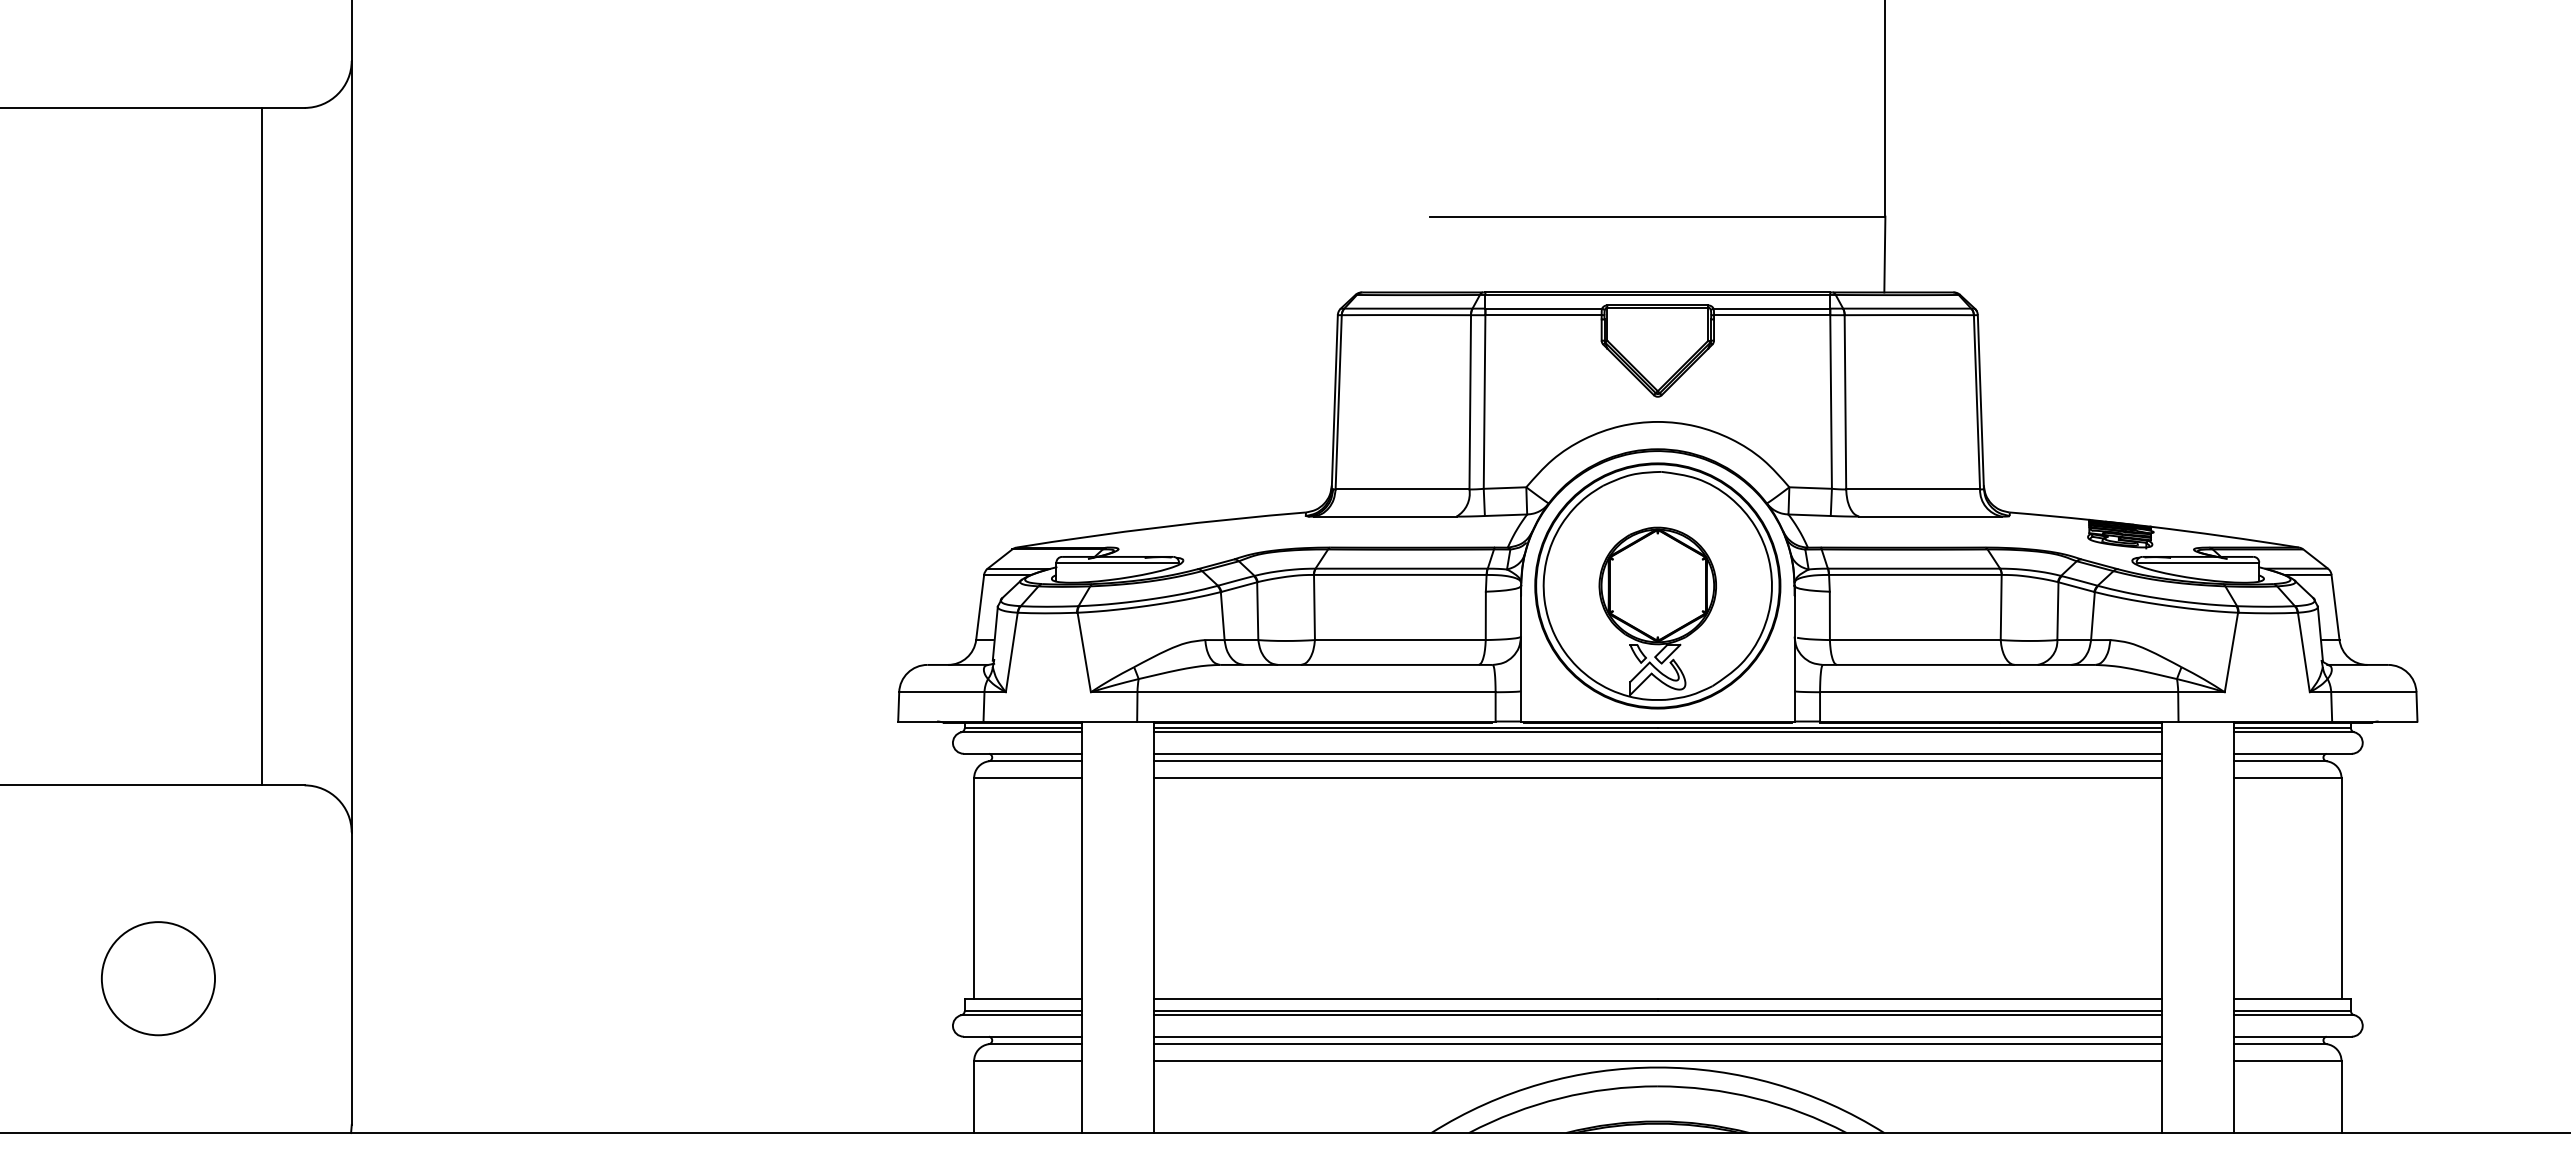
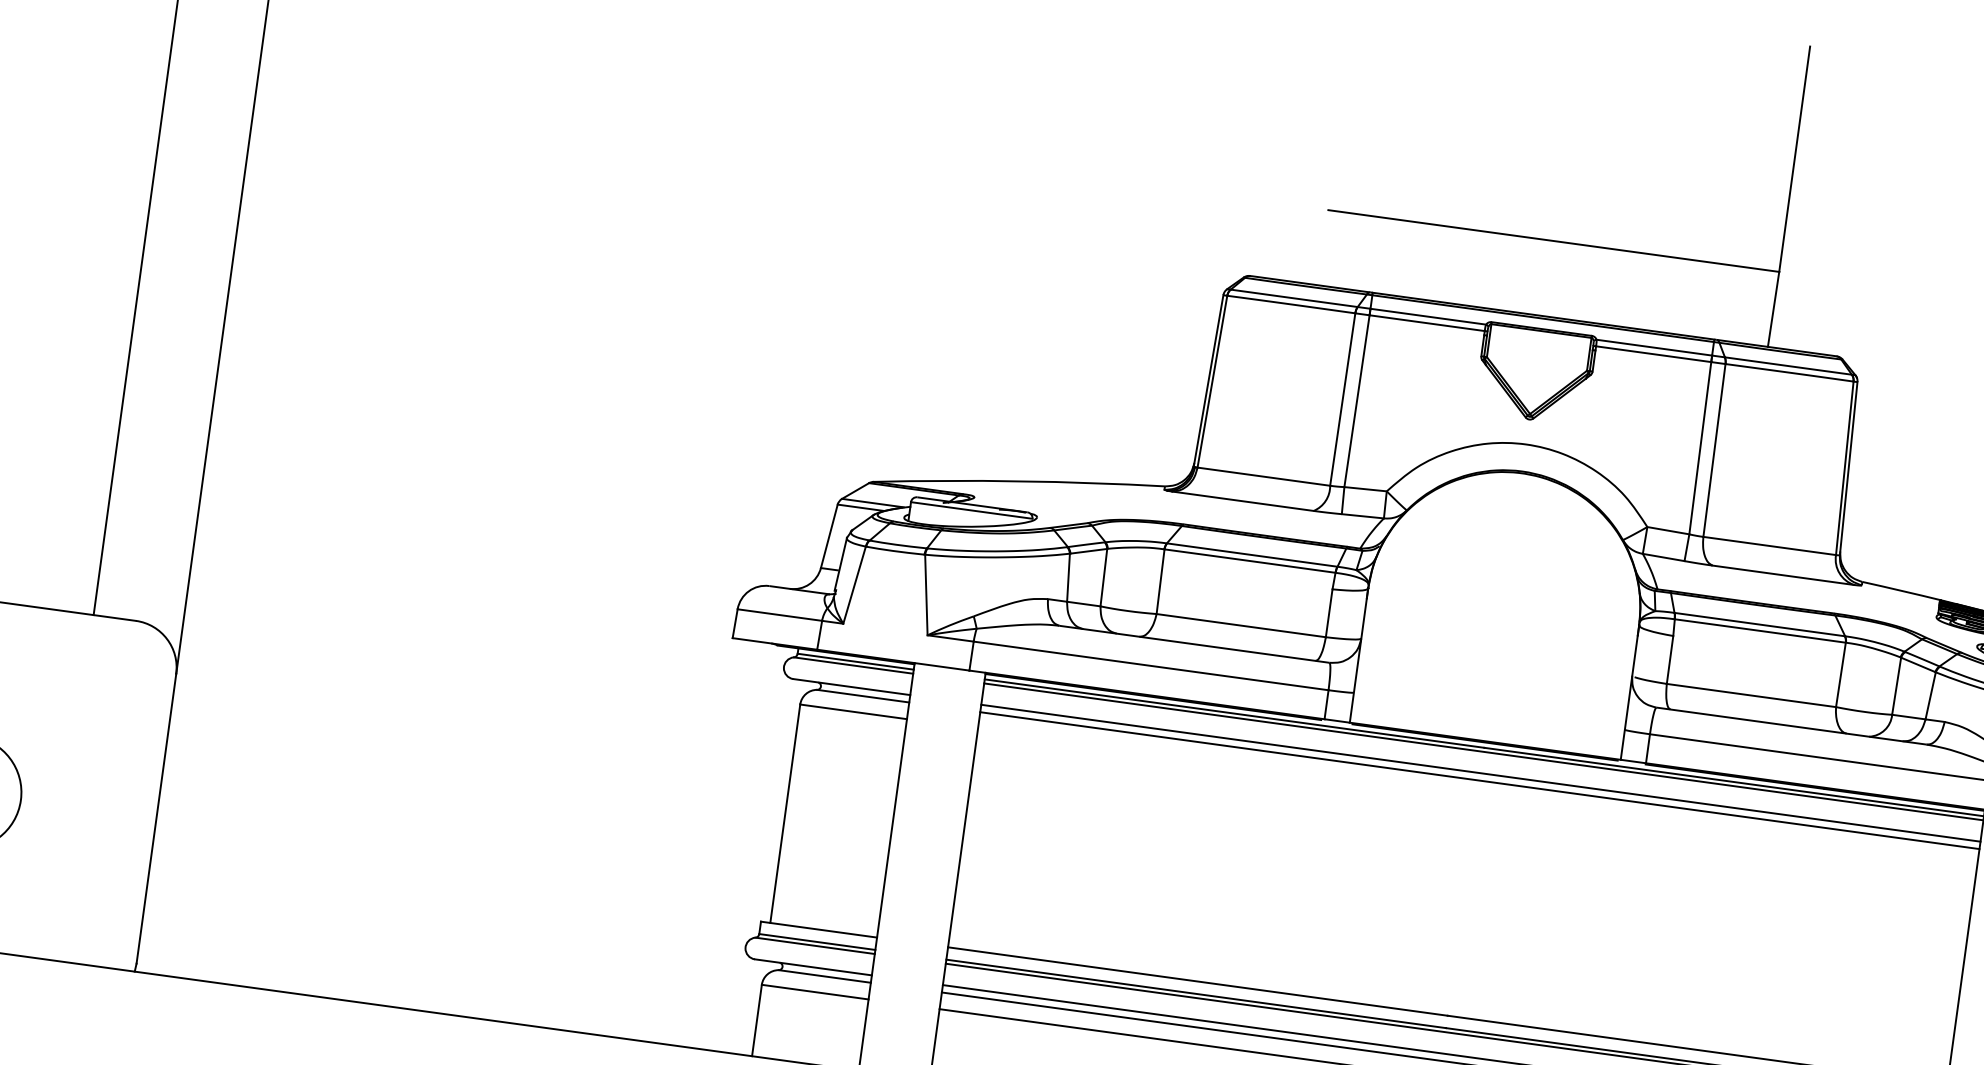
part: (1657, 585) -> (1503, 606), removed
line: (1657, 778) -> (1477, 797), removed

